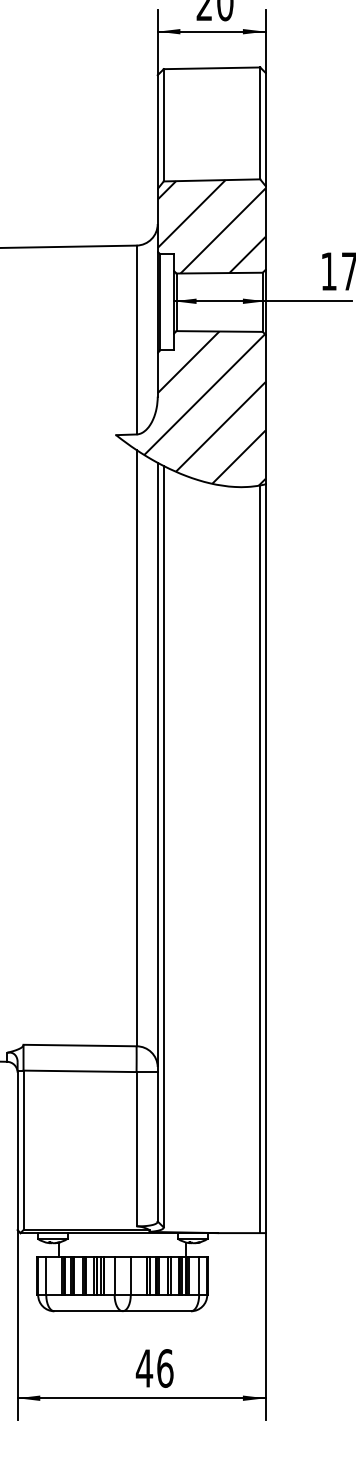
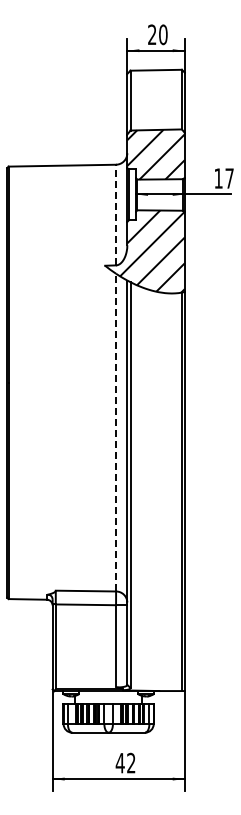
line: (137, 338) -> (116, 214), solid -> dashed
line: (137, 747) -> (116, 432), solid -> dashed
text: (165, 1367) -> (131, 762), 46 -> 42

